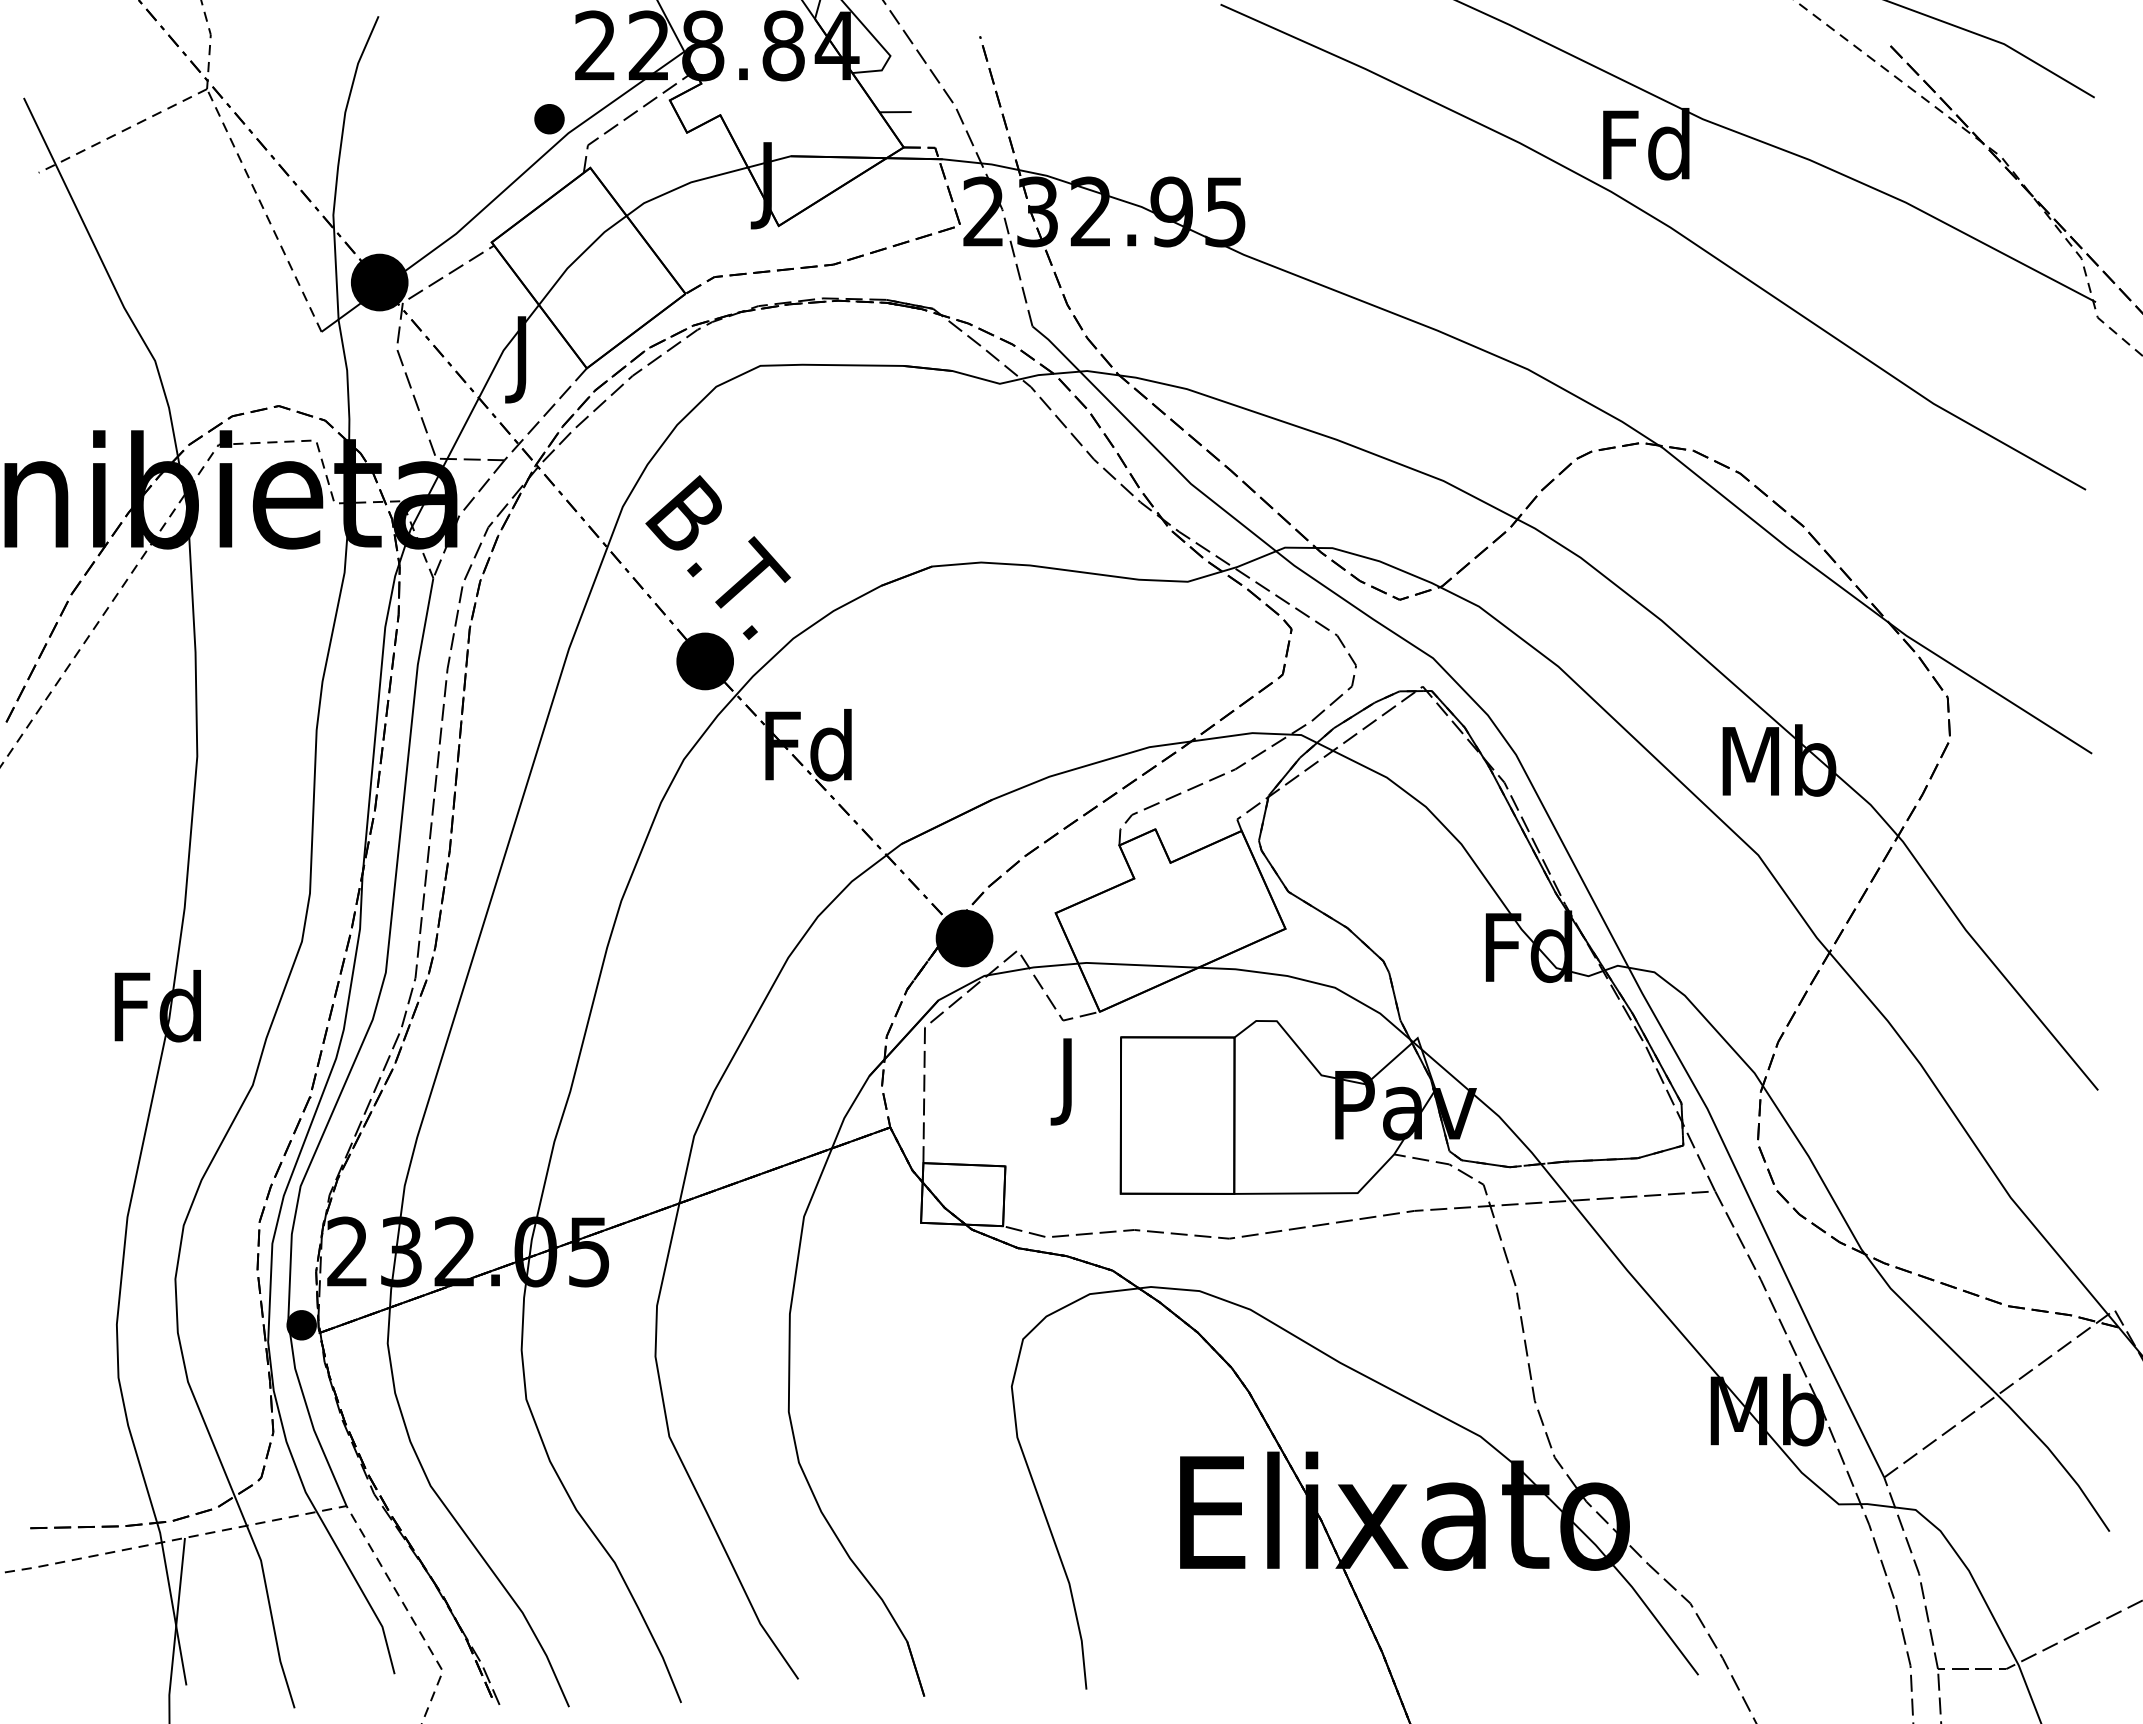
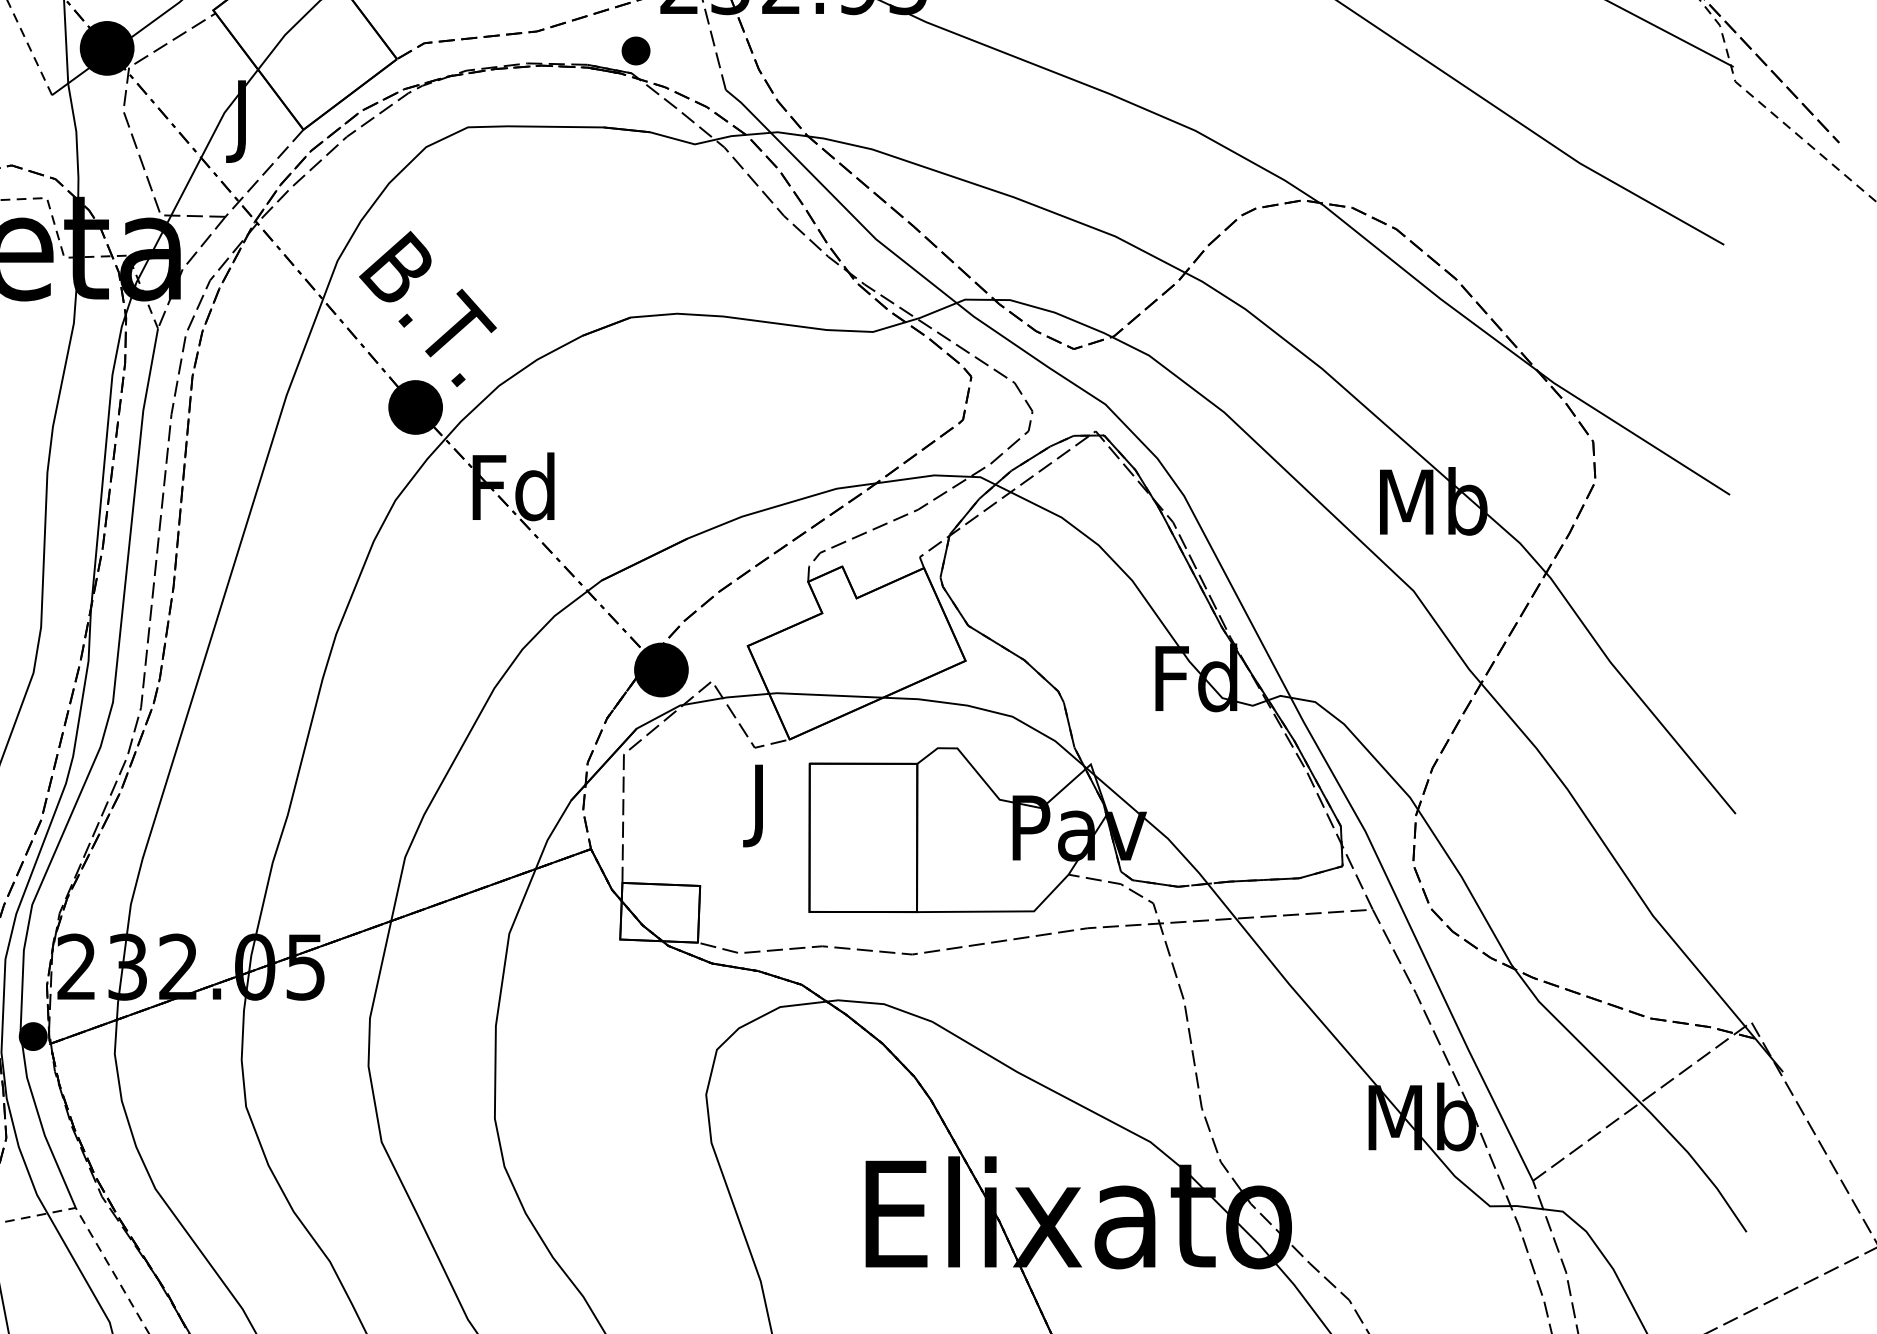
part: (937, 285) -> (635, 51), added

